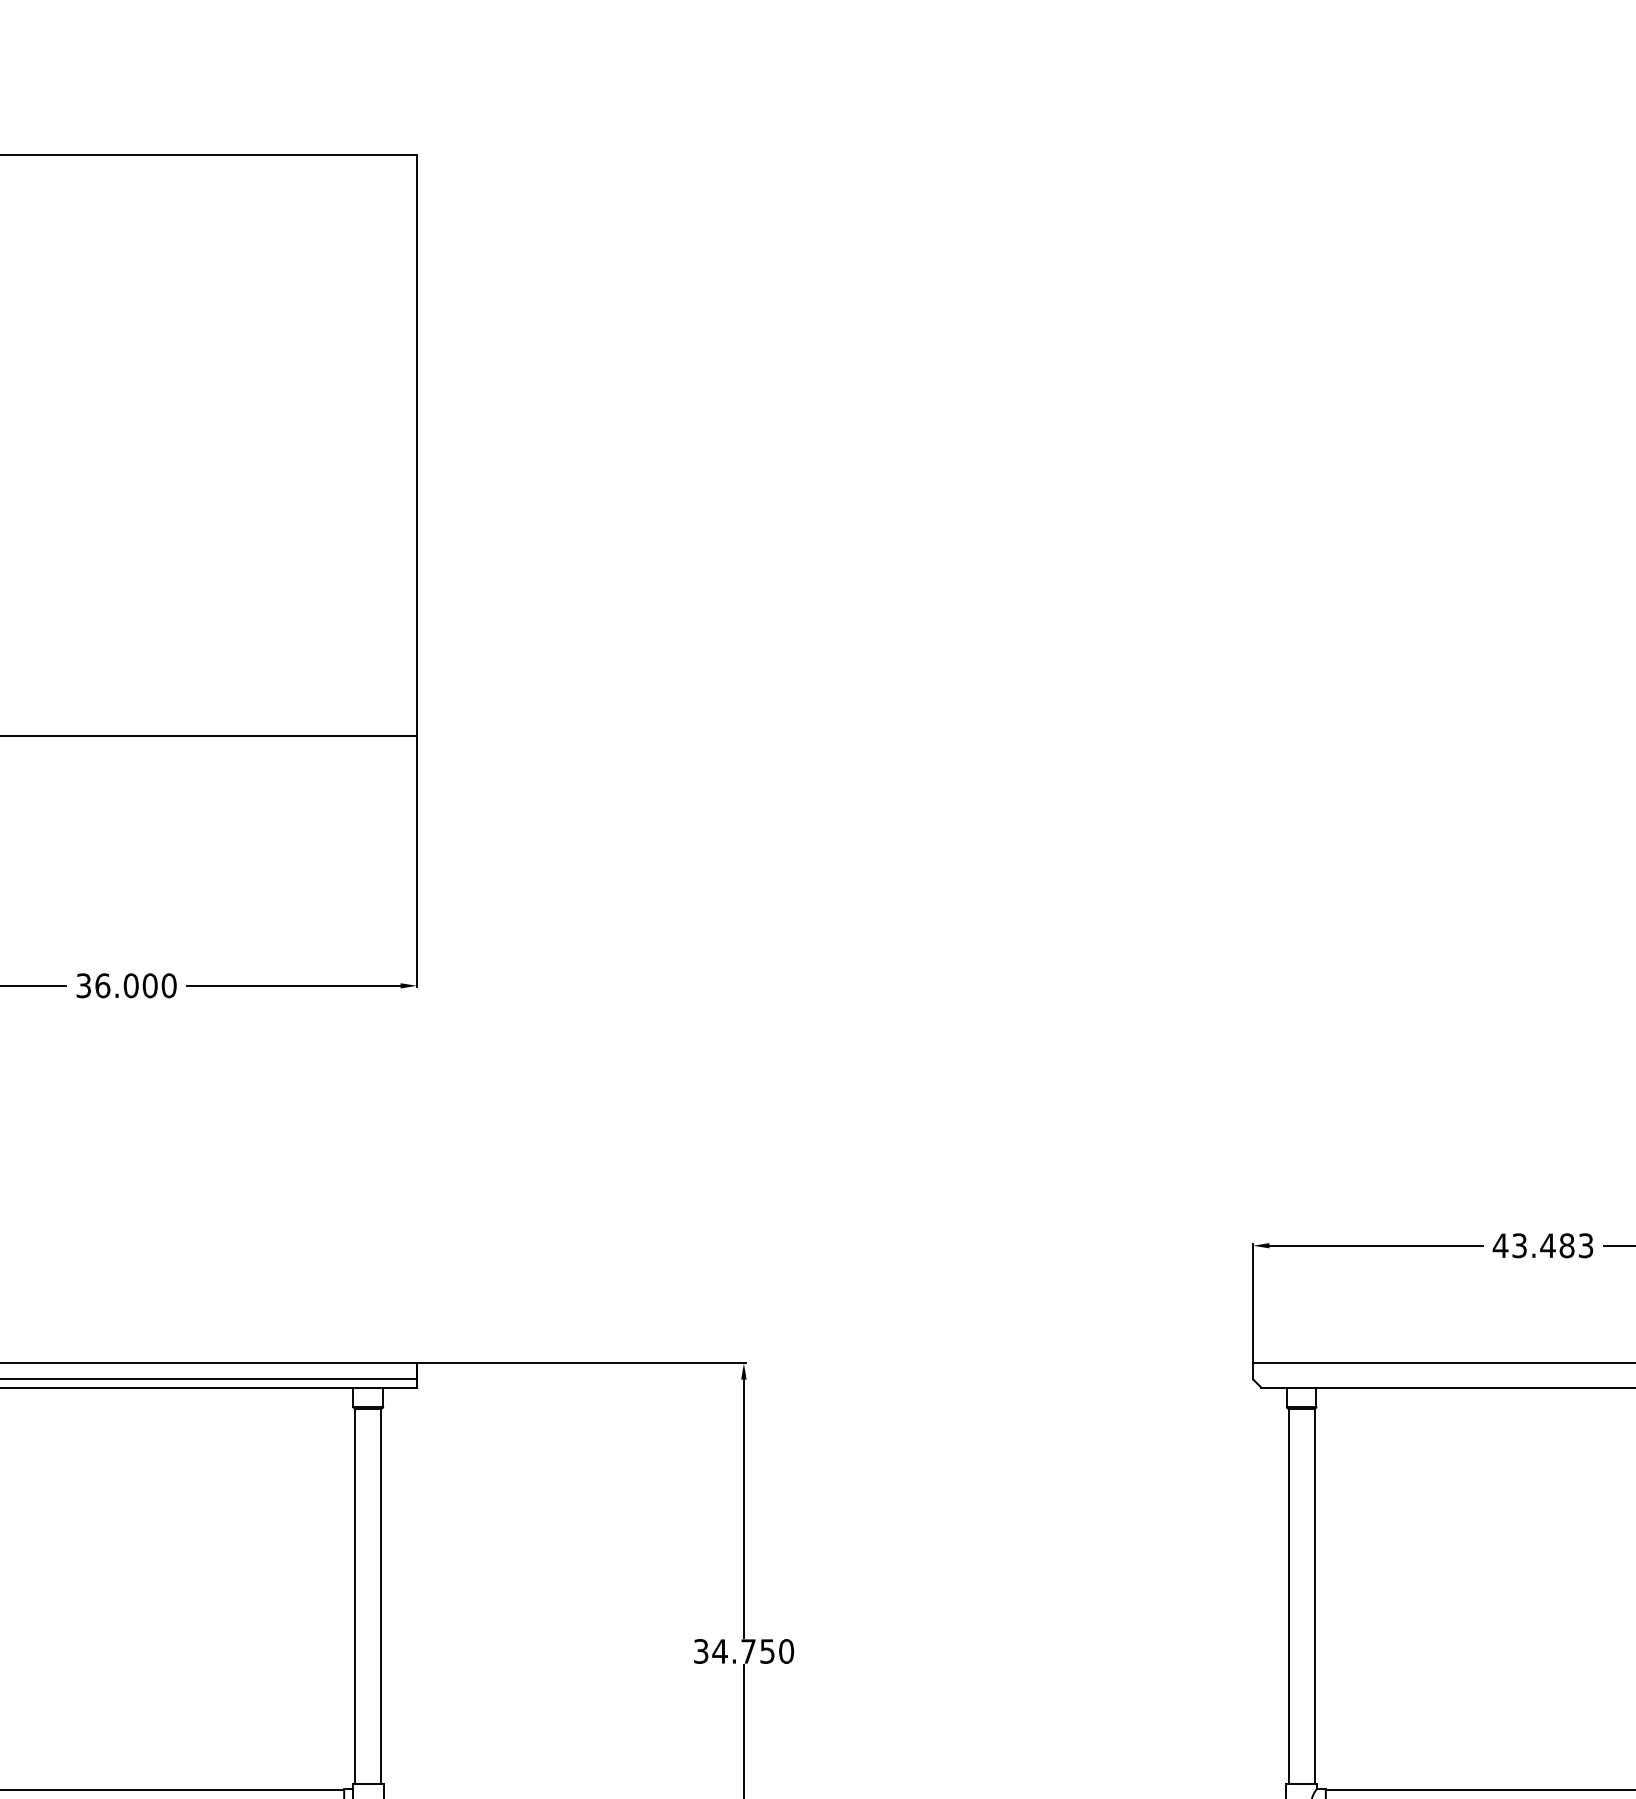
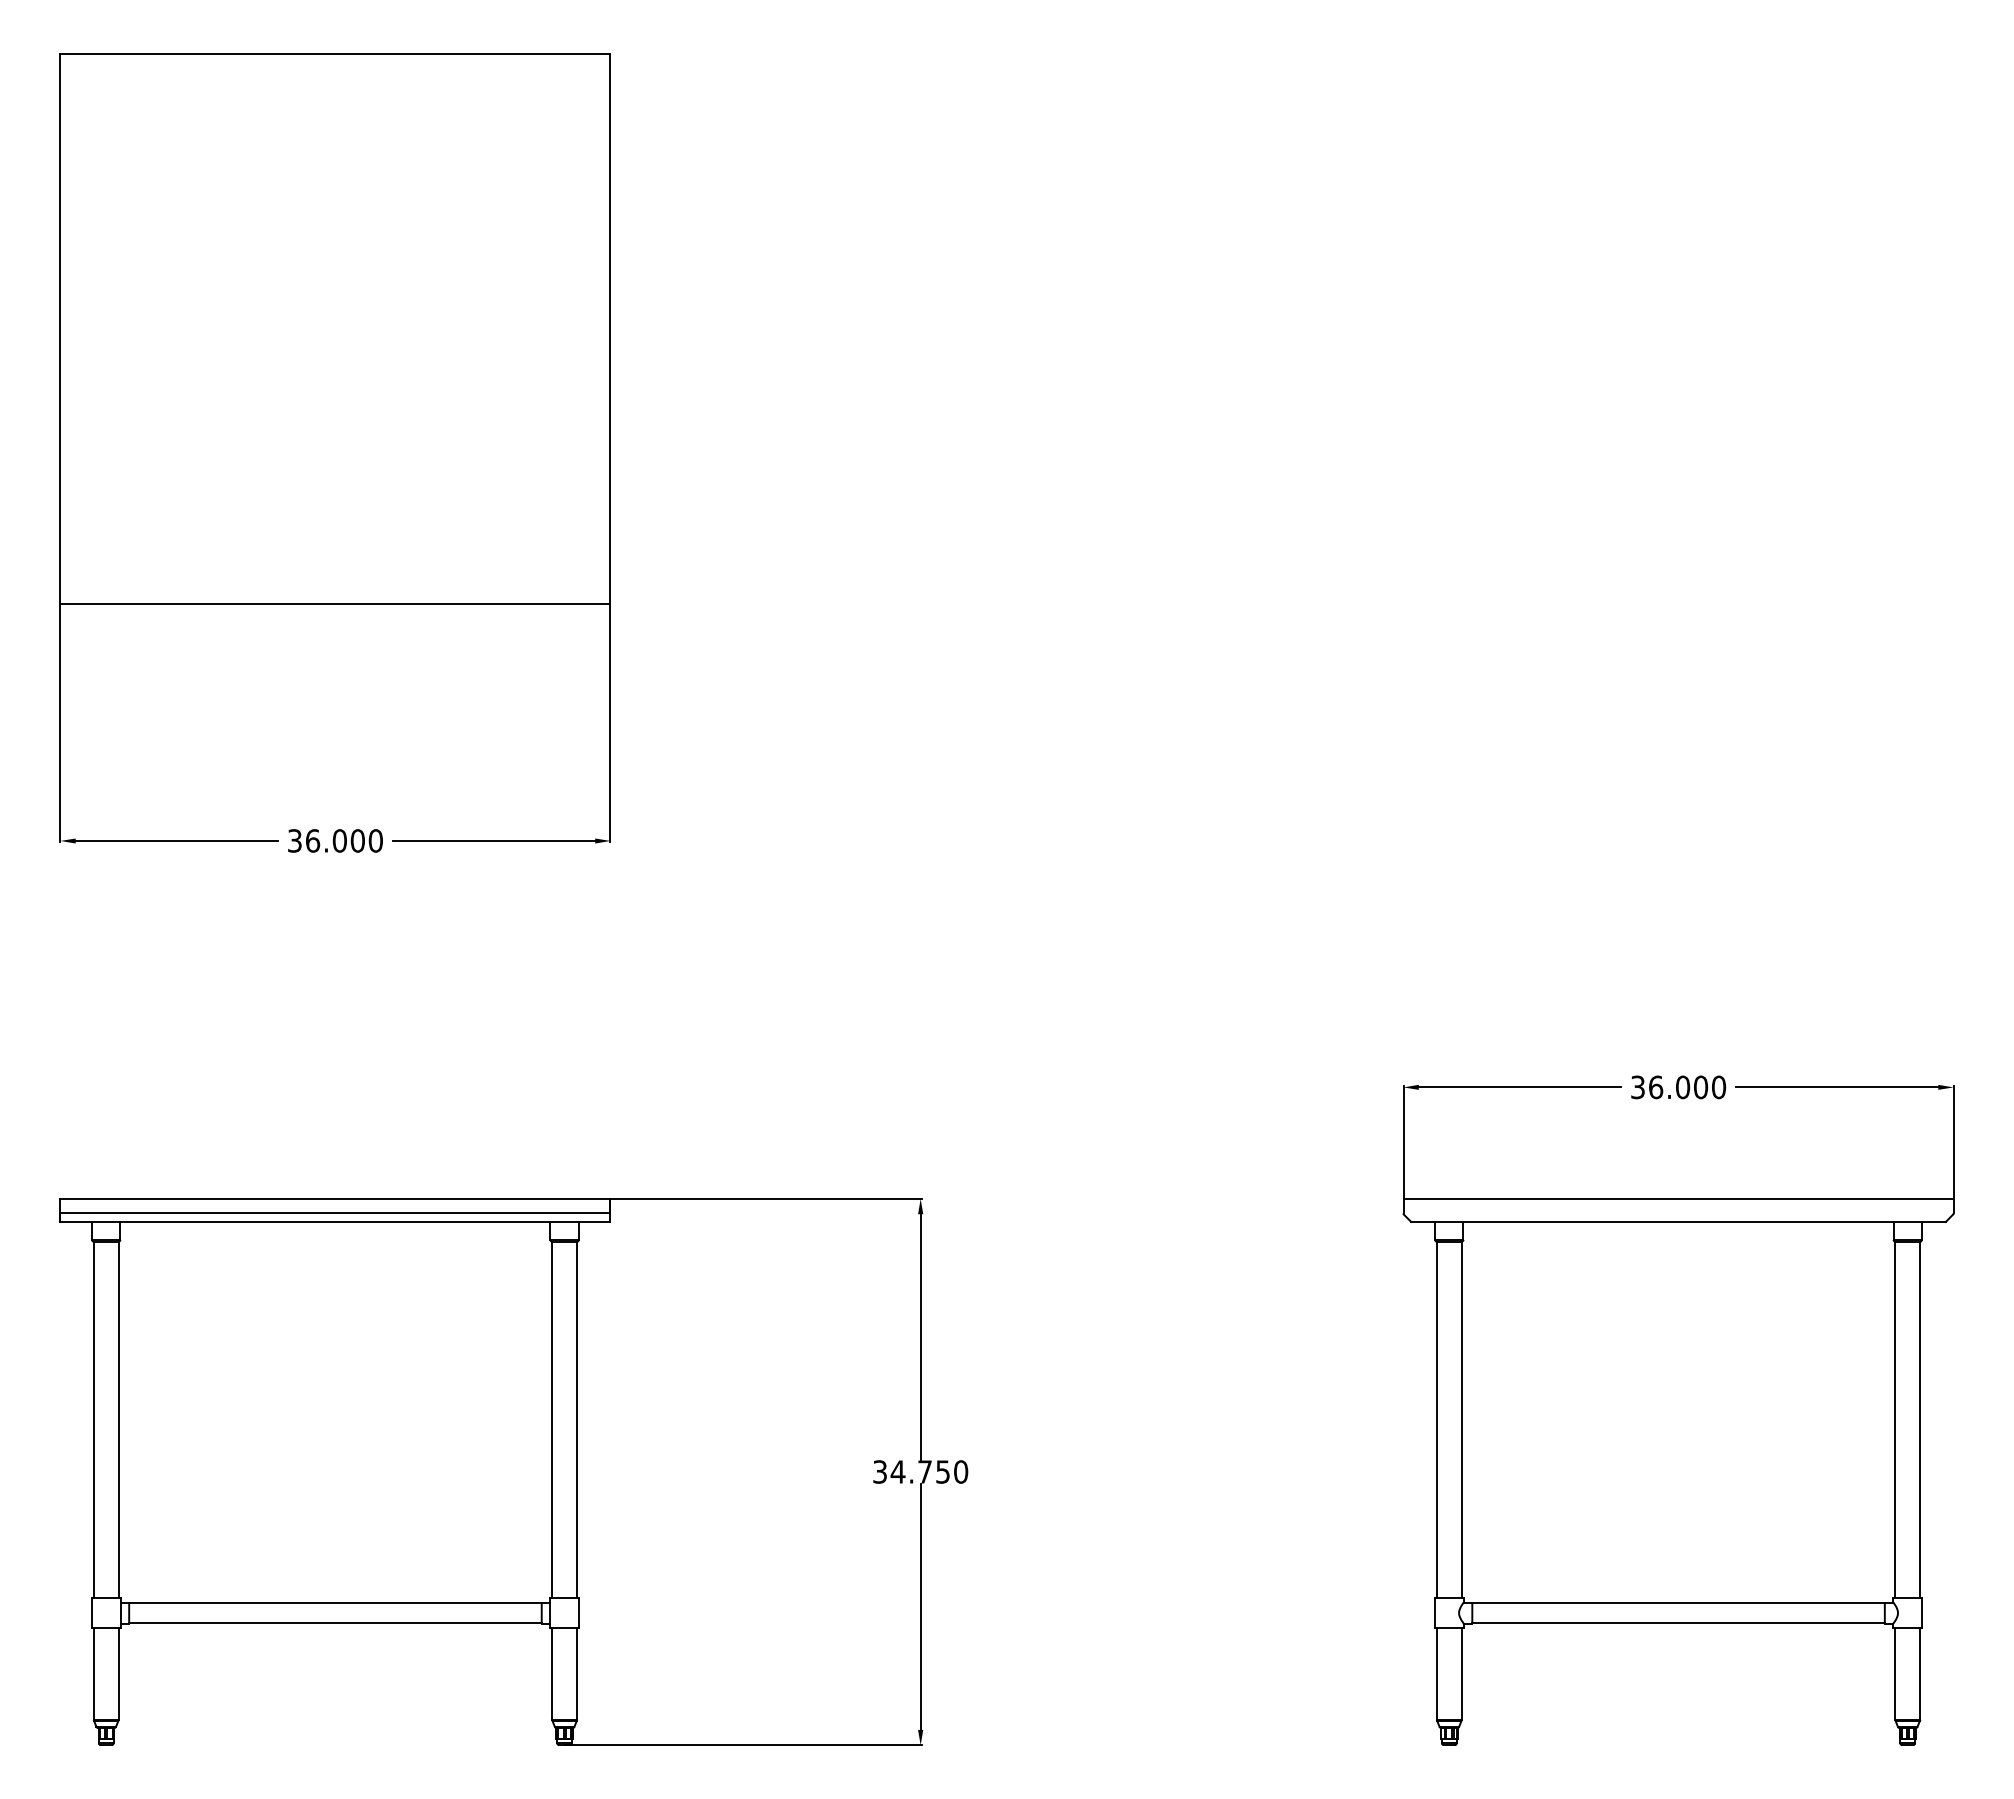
text: (1543, 1245) -> (1678, 1087), 43.483 -> 36.000

